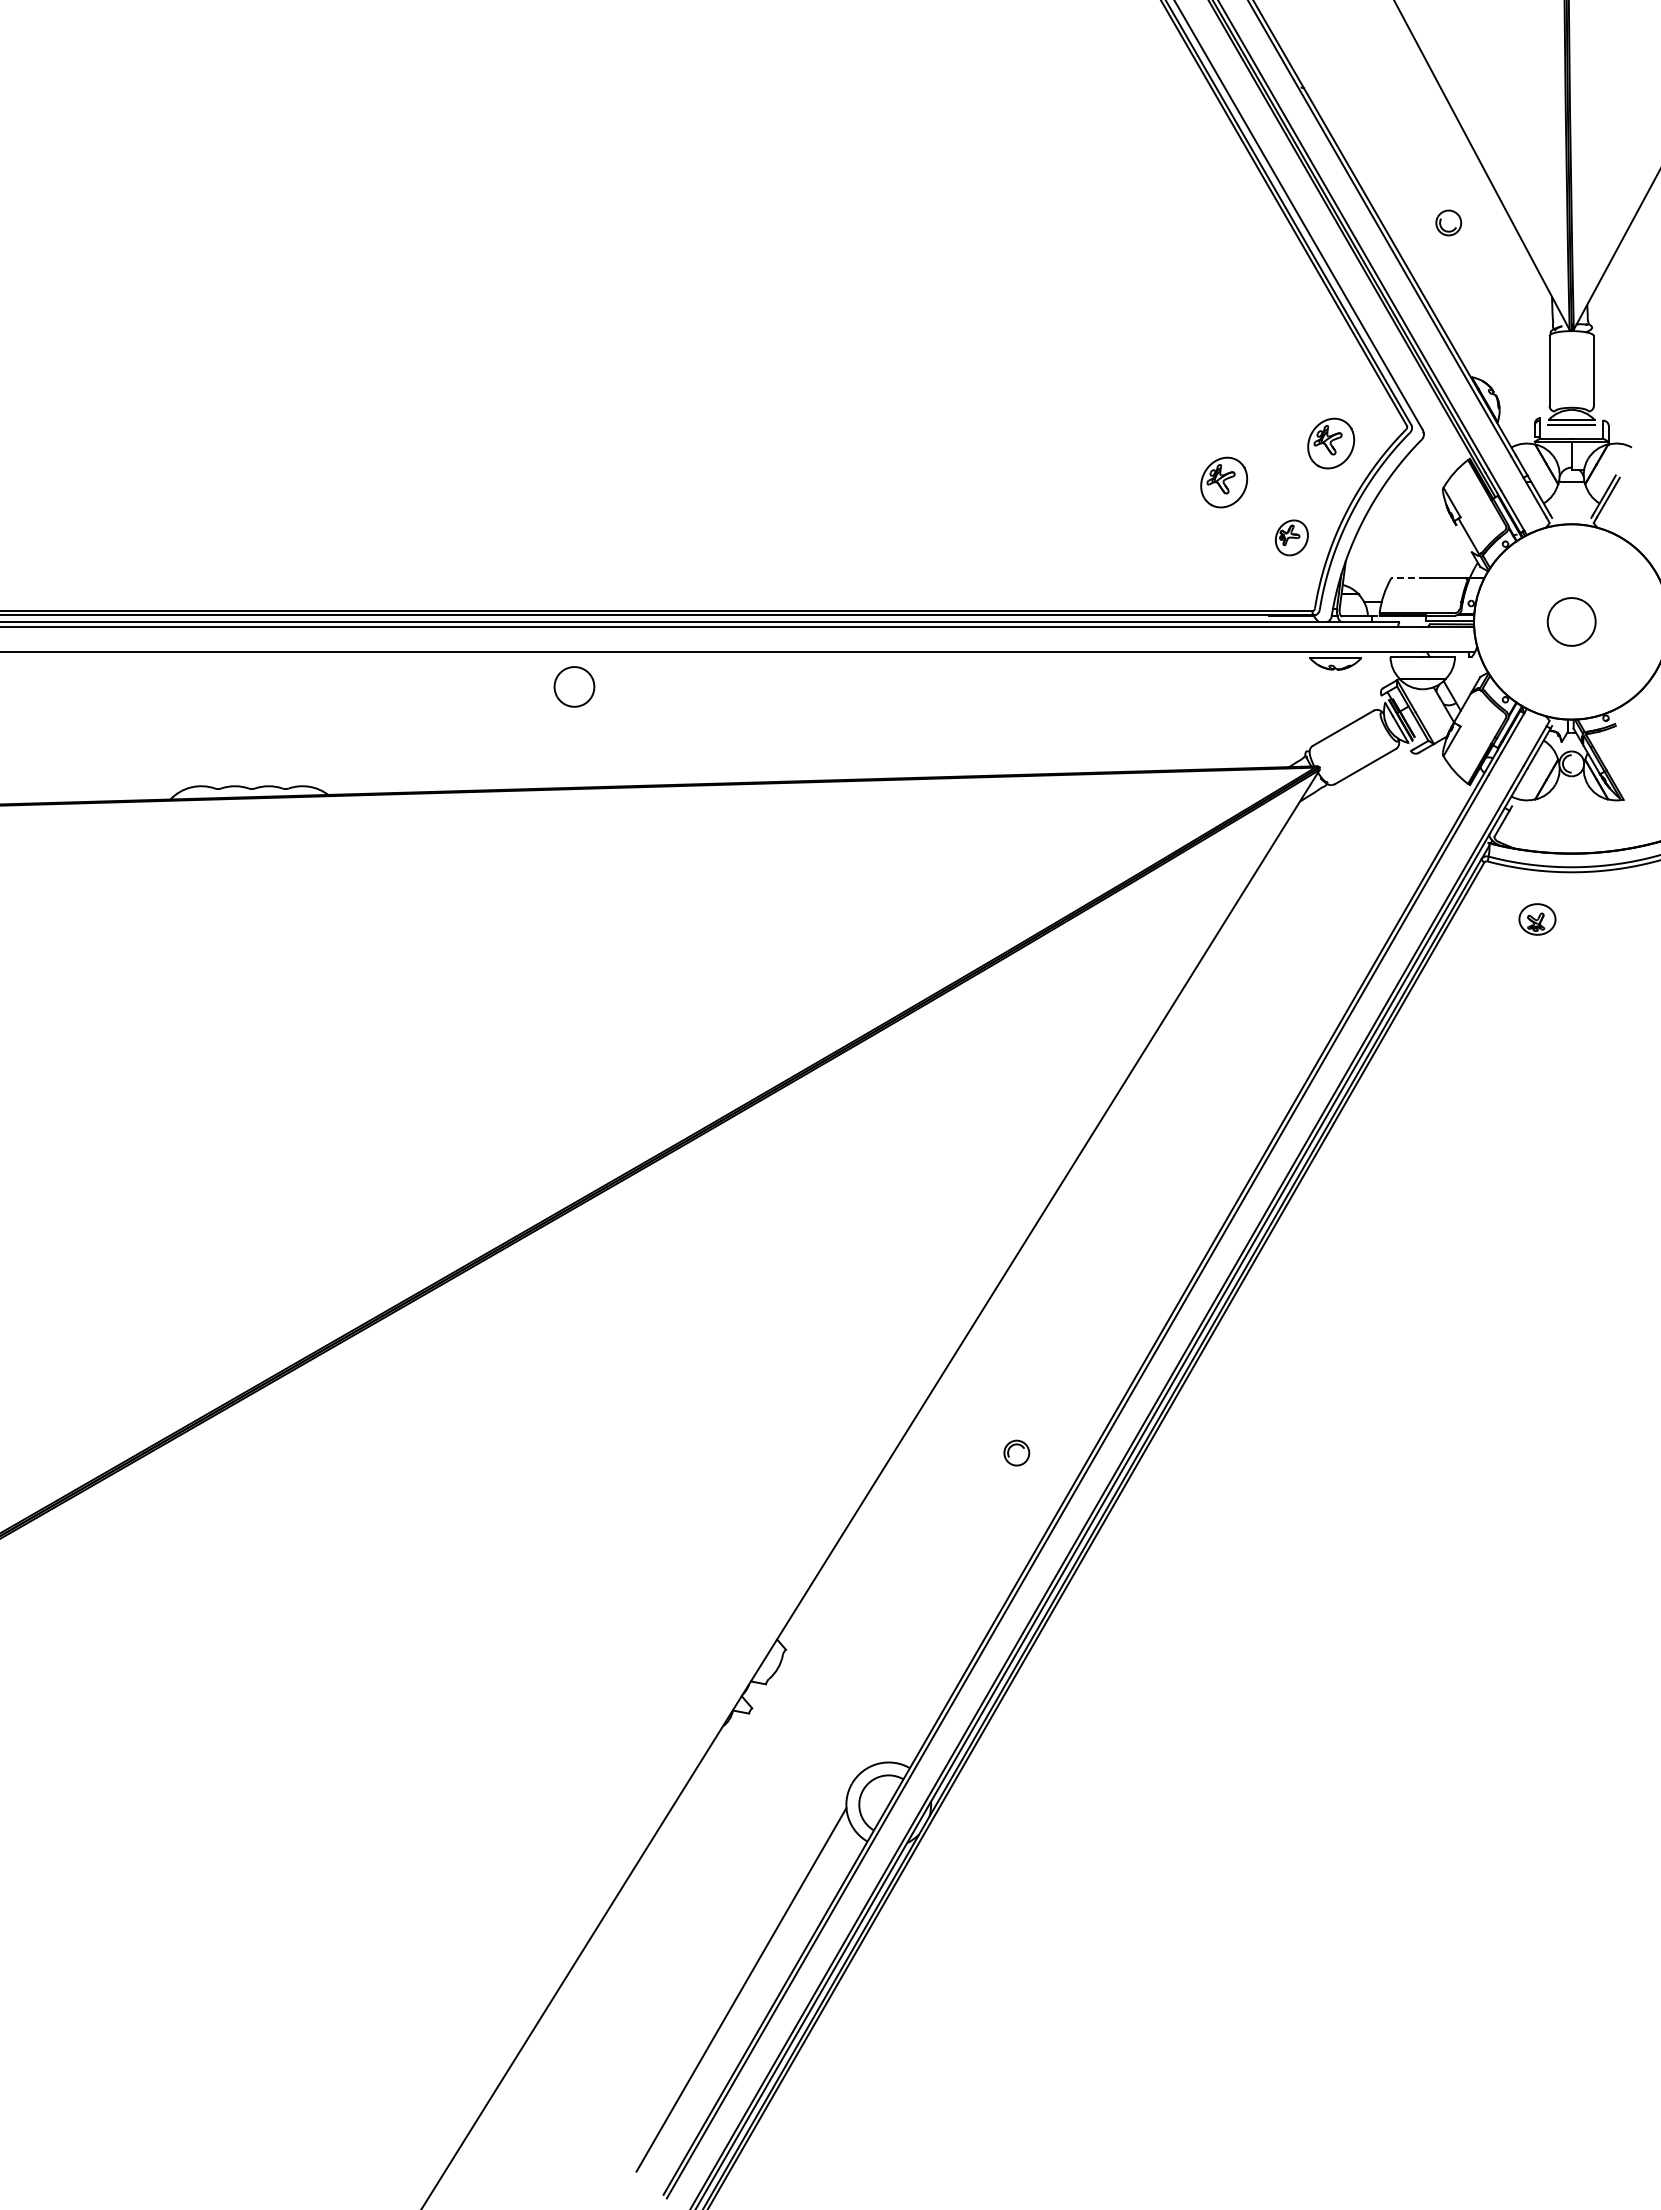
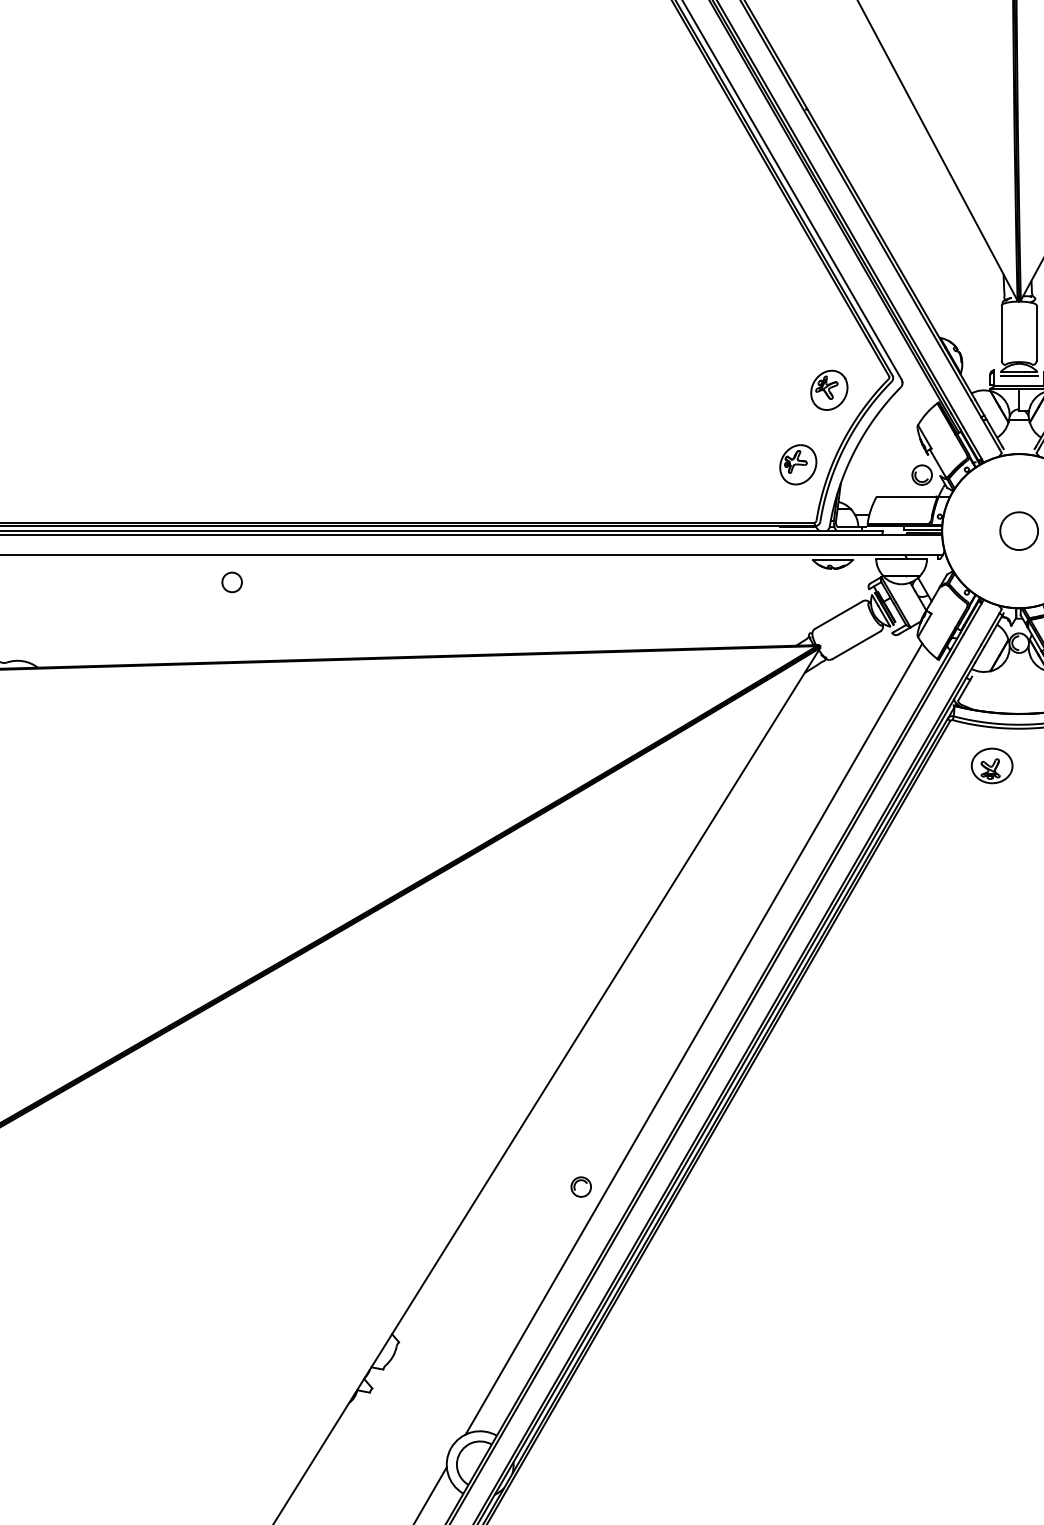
part: (1448, 222) -> (921, 474), moved
part: (1224, 482) -> (745, 421), removed
part: (1291, 537) -> (798, 464), size x1.43
line: (1408, 578) -> (890, 496), dashed -> solid
part: (574, 686) -> (232, 582), size x0.62
part: (1537, 919) -> (992, 765), size x1.43
line: (1159, 1265) -> (693, 1039), added

